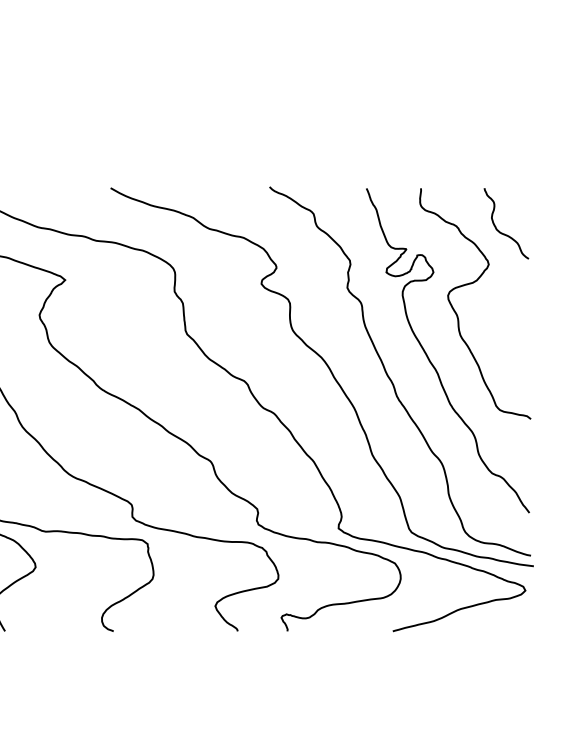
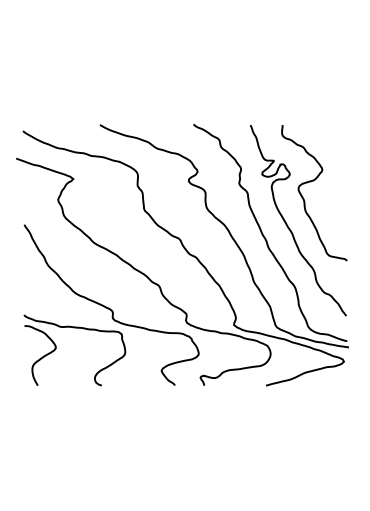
curve: (502, 231) -> (330, 150), removed

